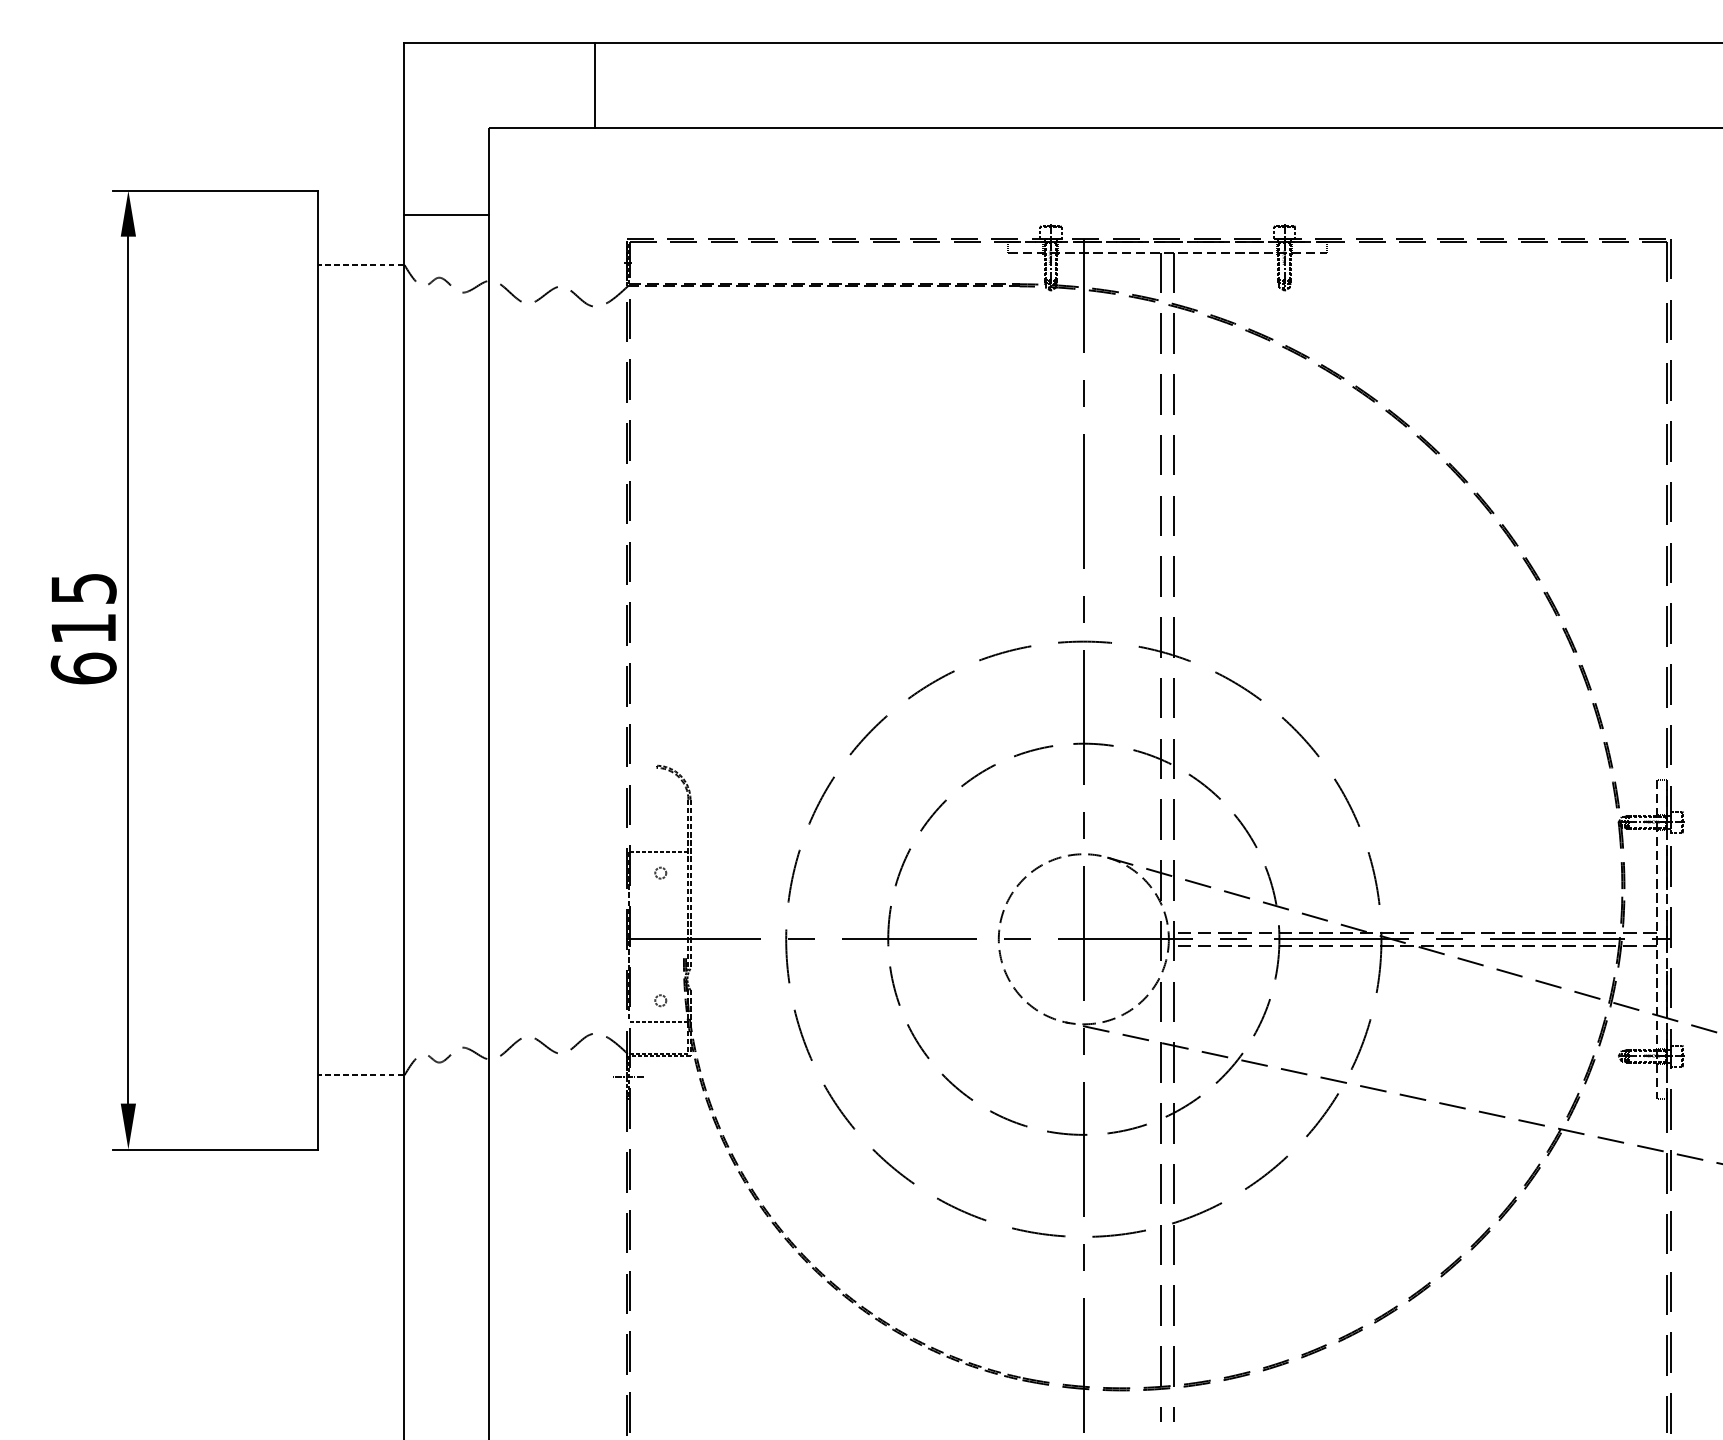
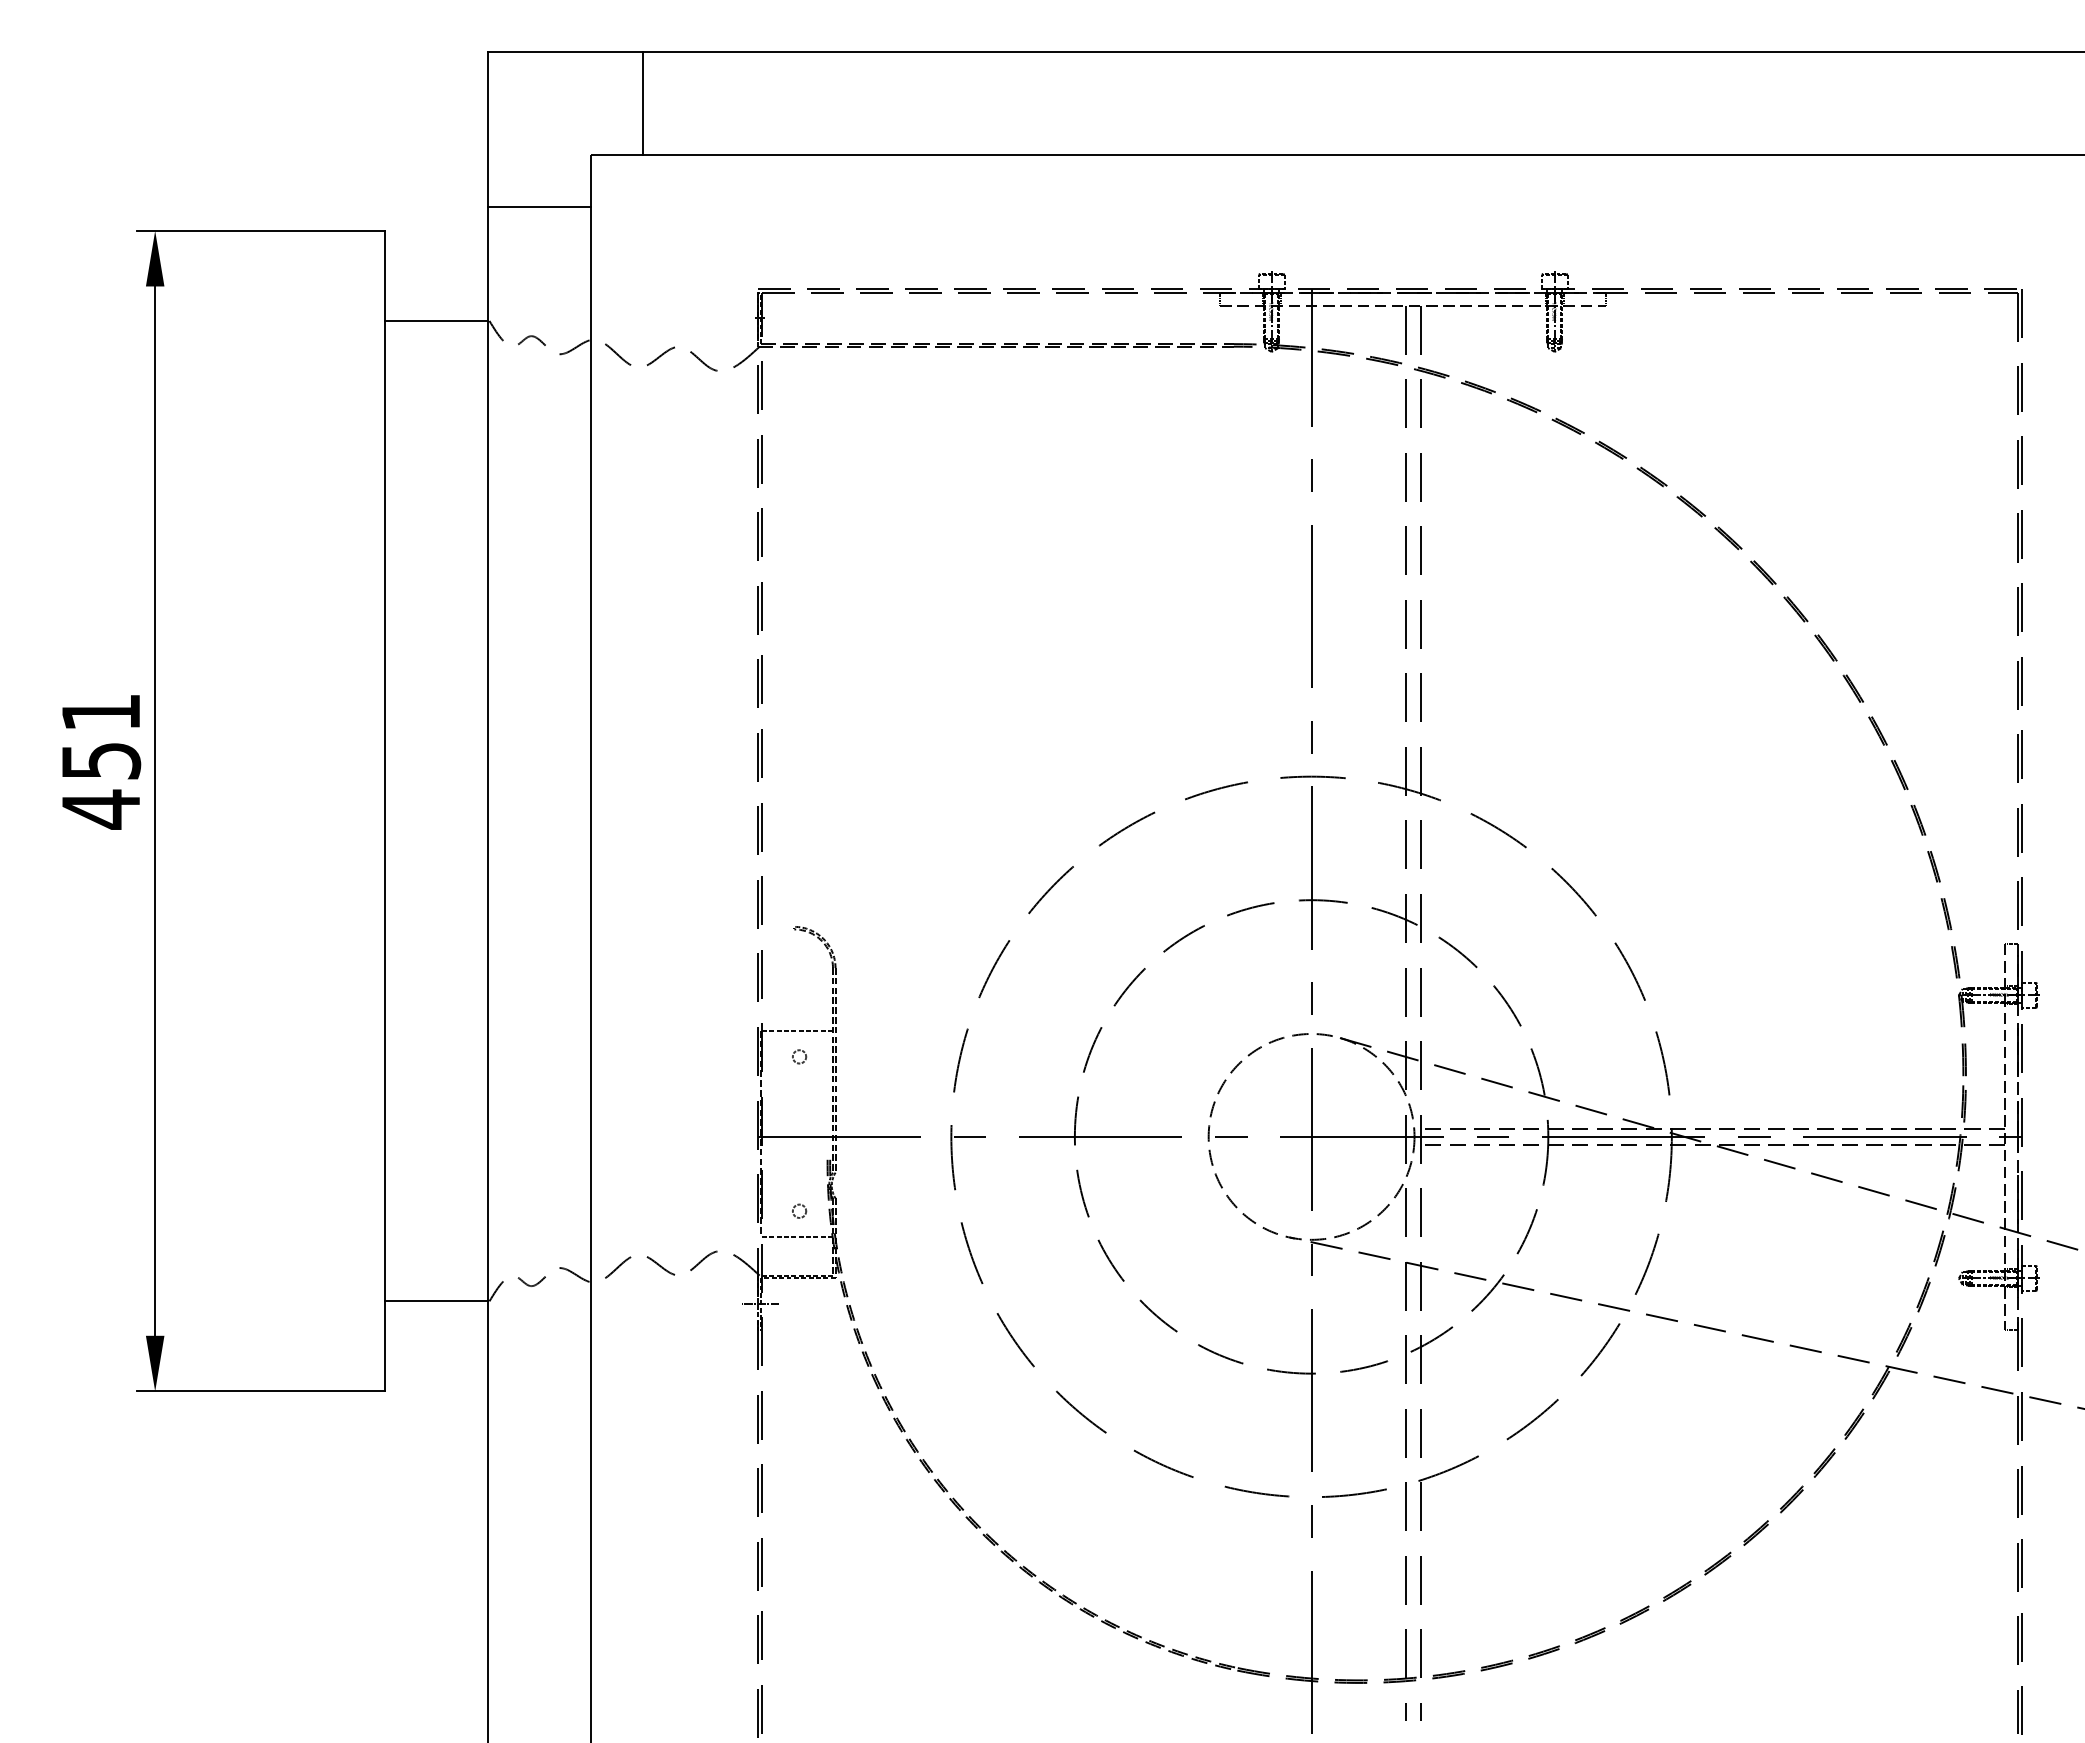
line: (594, 85) -> (642, 103), moved
line: (445, 215) -> (539, 206), moved
line: (360, 264) -> (436, 320), dashed -> solid
text: (84, 629) -> (101, 761), 615 -> 451
line: (360, 1075) -> (436, 1301), dashed -> solid

